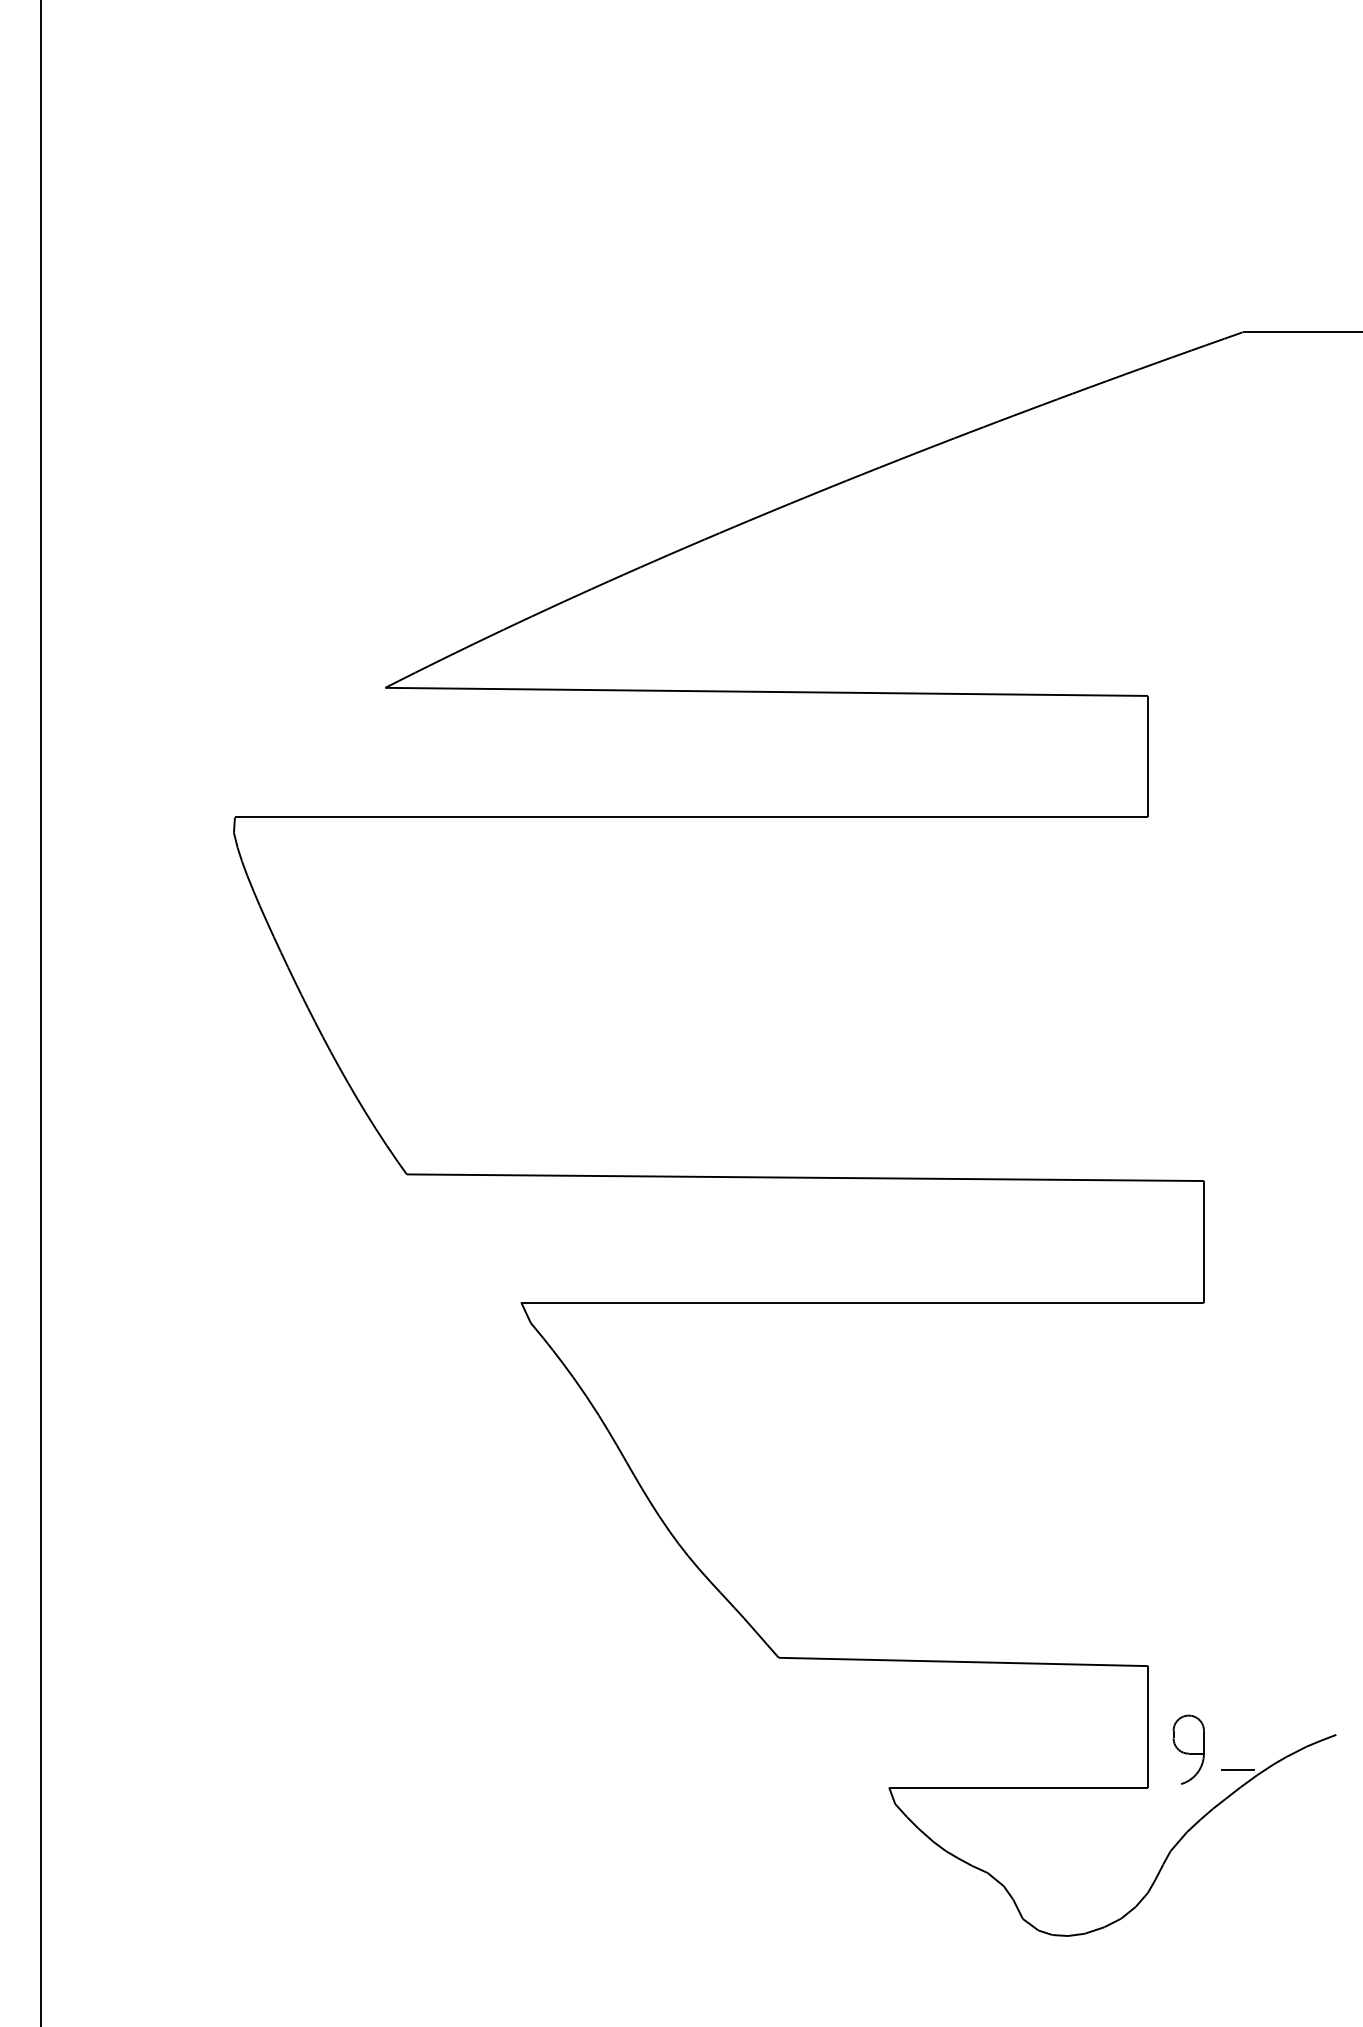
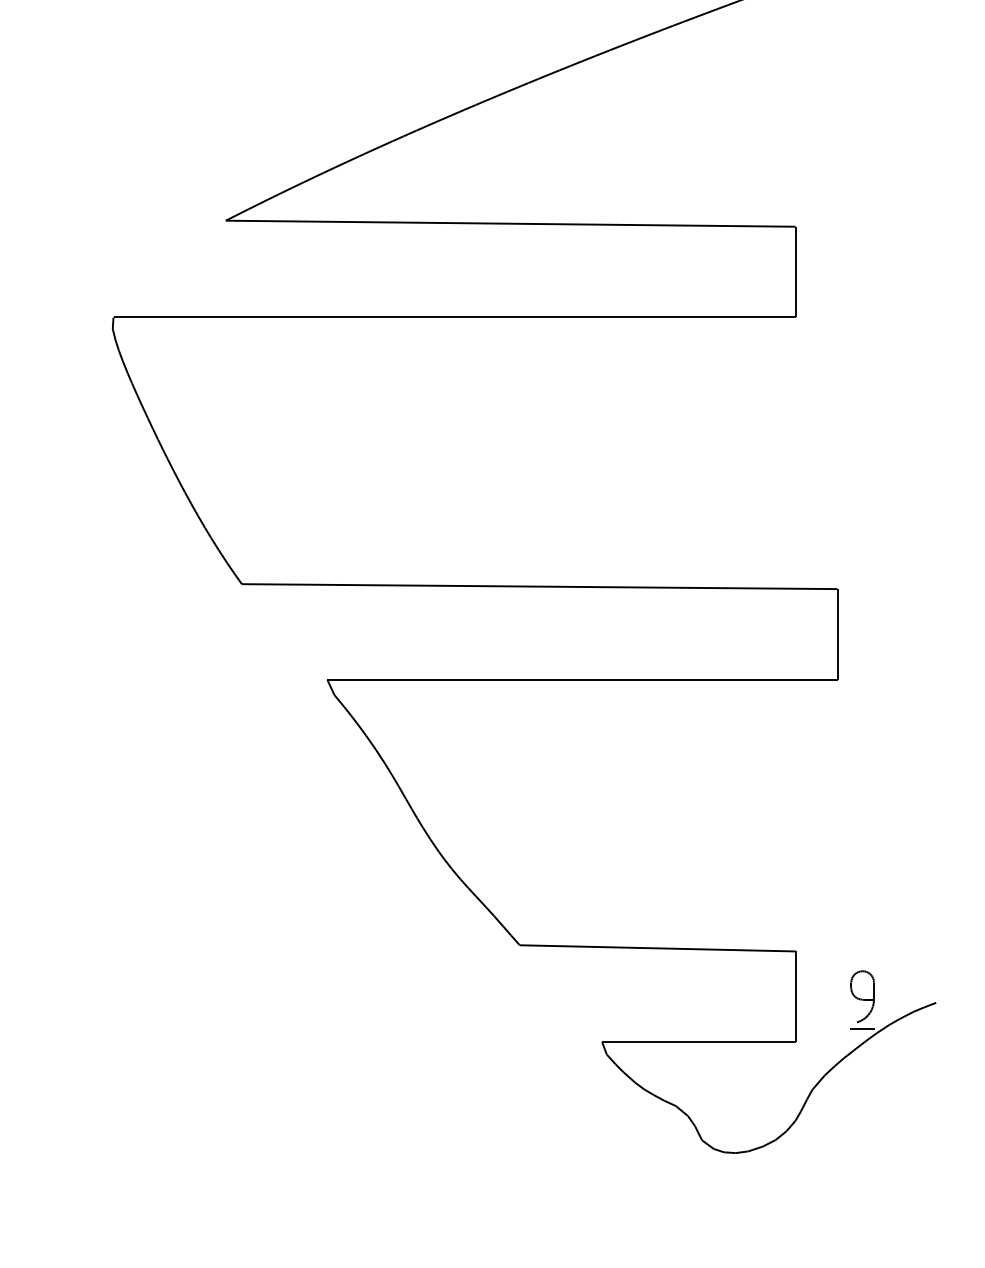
part: (1188, 1749) -> (862, 996), moved

